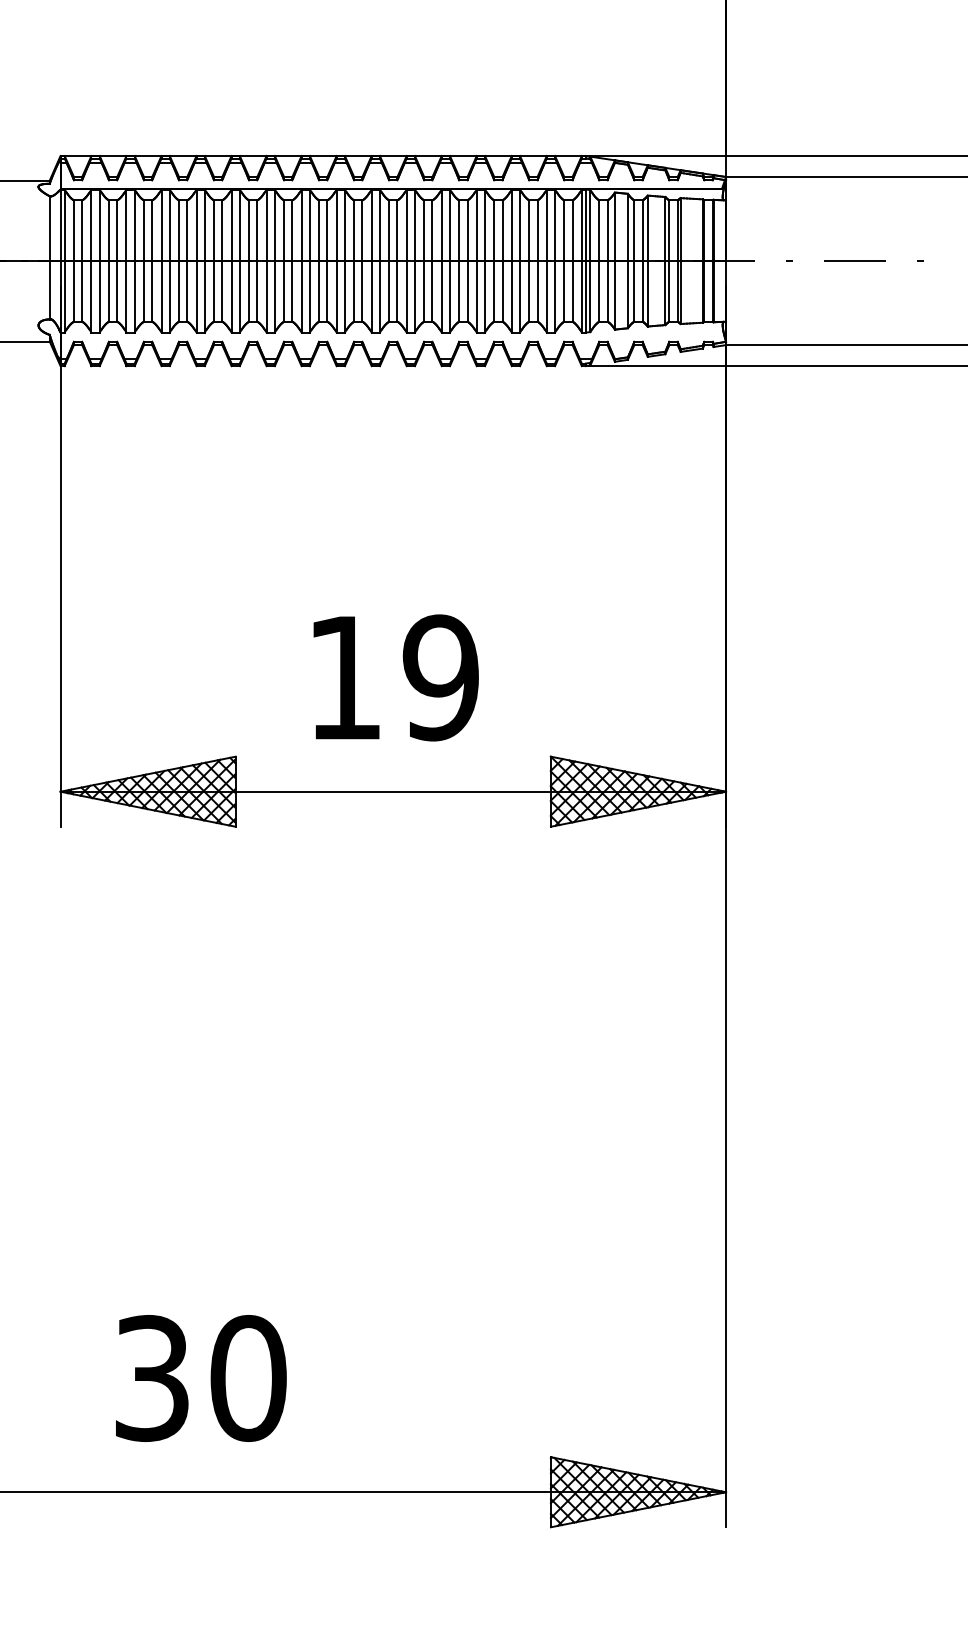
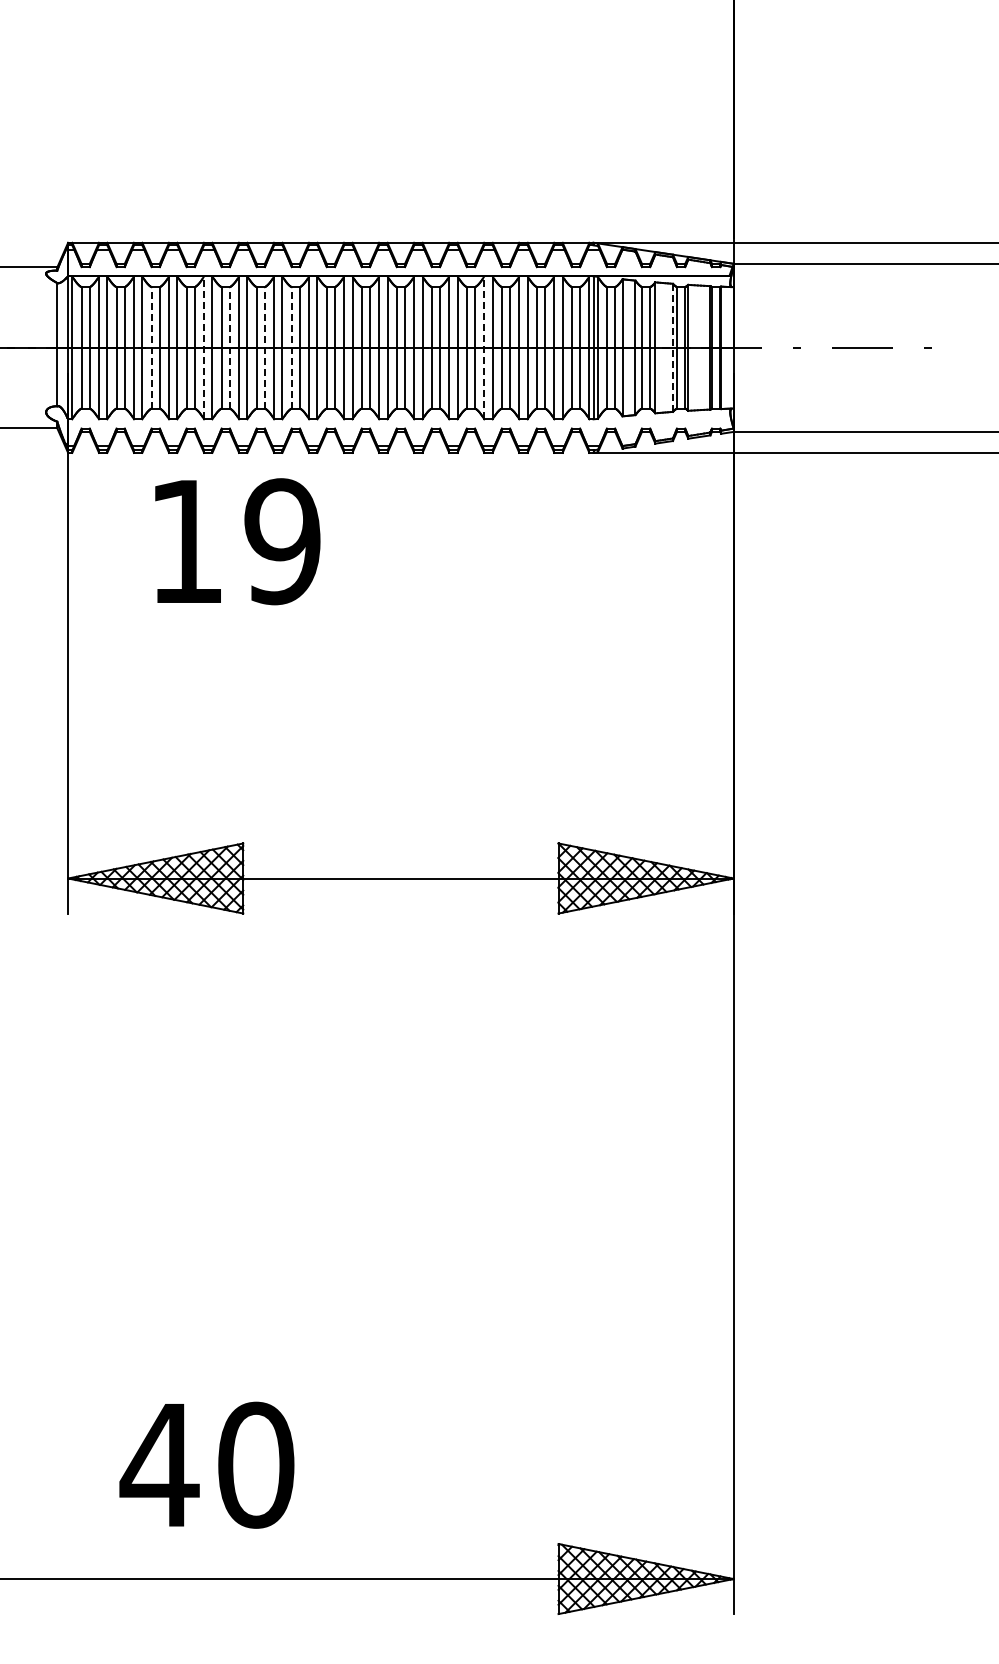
line: (143, 260) -> (151, 347), solid -> dashed
line: (196, 260) -> (204, 347), solid -> dashed
line: (221, 260) -> (229, 347), solid -> dashed
line: (256, 260) -> (264, 347), solid -> dashed
line: (283, 260) -> (291, 347), solid -> dashed
line: (476, 260) -> (484, 347), solid -> dashed
line: (664, 260) -> (672, 347), solid -> dashed
text: (395, 677) -> (237, 541), moved
text: (151, 1377) -> (159, 1464), 30 -> 40

